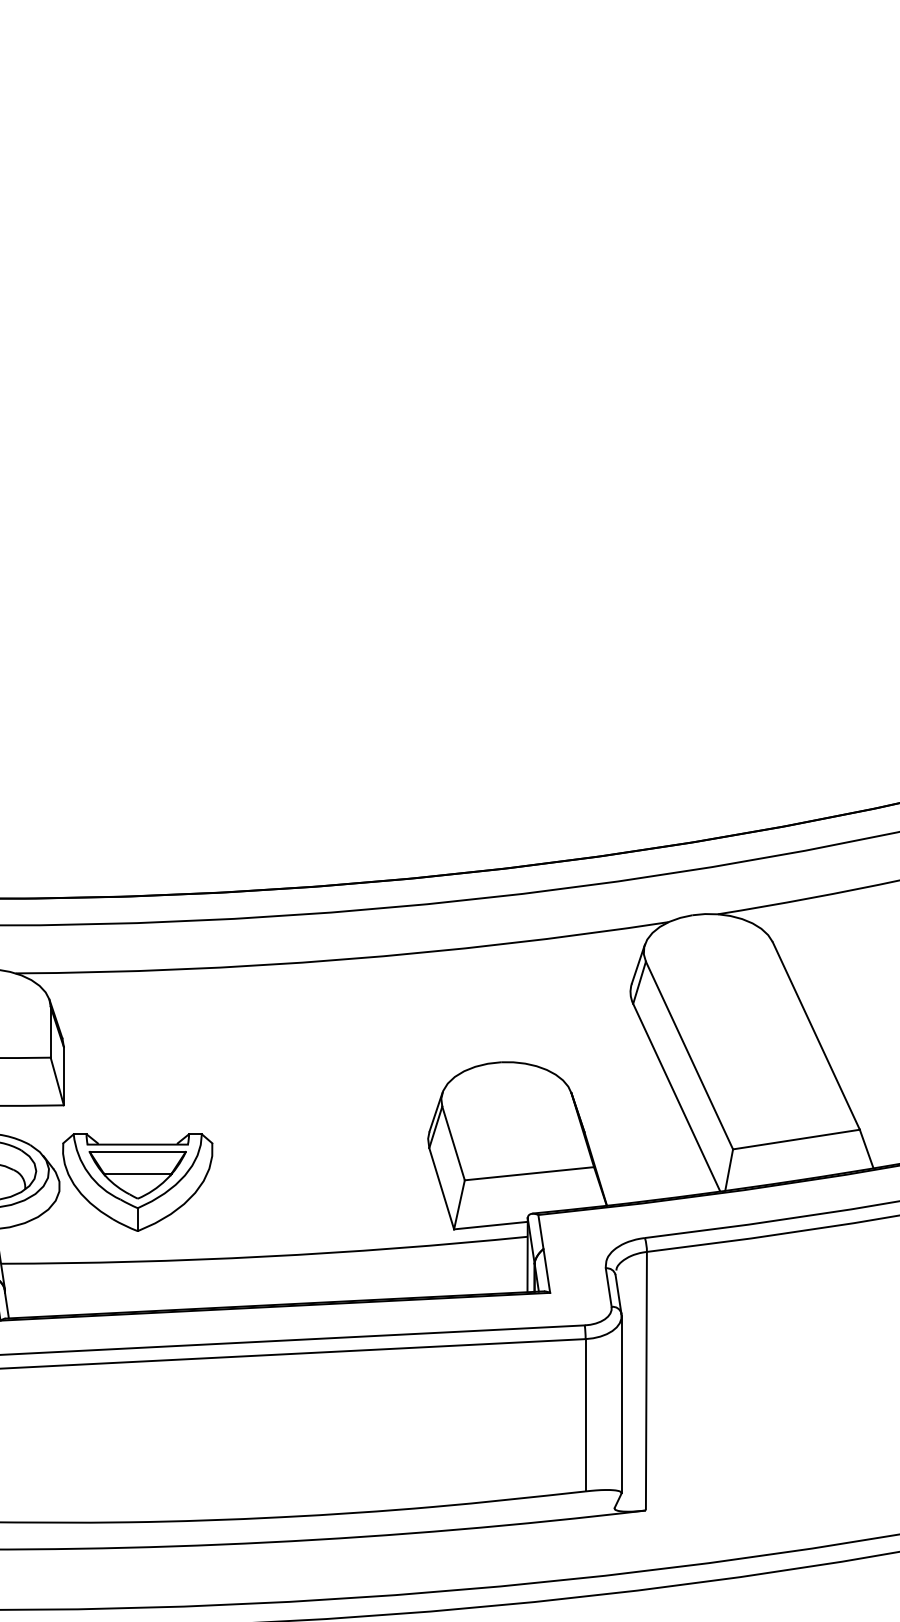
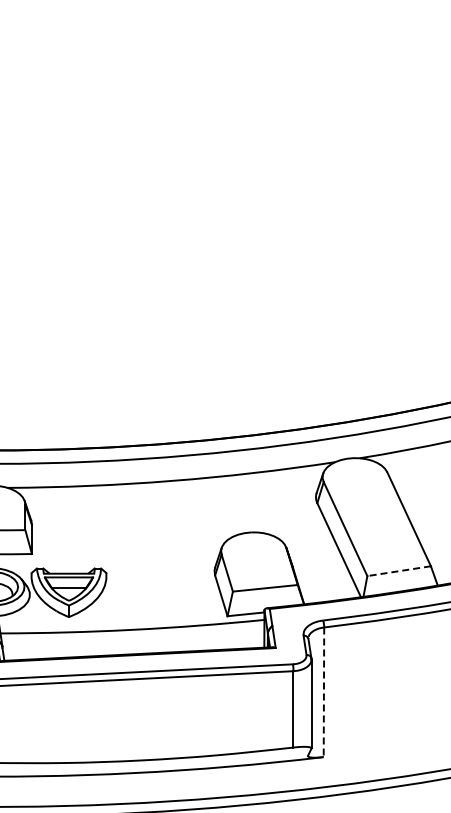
line: (795, 1140) -> (398, 571), solid -> dashed
line: (645, 1379) -> (323, 691), solid -> dashed

